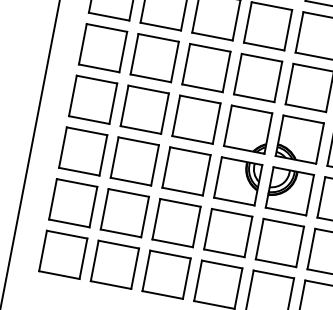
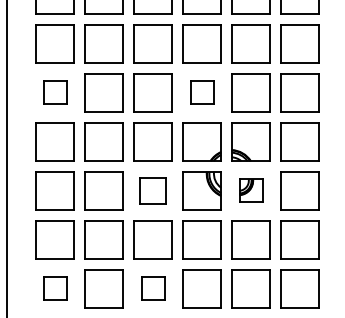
part: (102, 47) -> (54, 92), size x0.6
part: (257, 77) -> (201, 92), size x0.6
part: (186, 170) -> (152, 190), size x0.7
part: (289, 190) -> (250, 190), size x0.6
part: (62, 254) -> (54, 288), size x0.6
part: (166, 274) -> (152, 288), size x0.6

